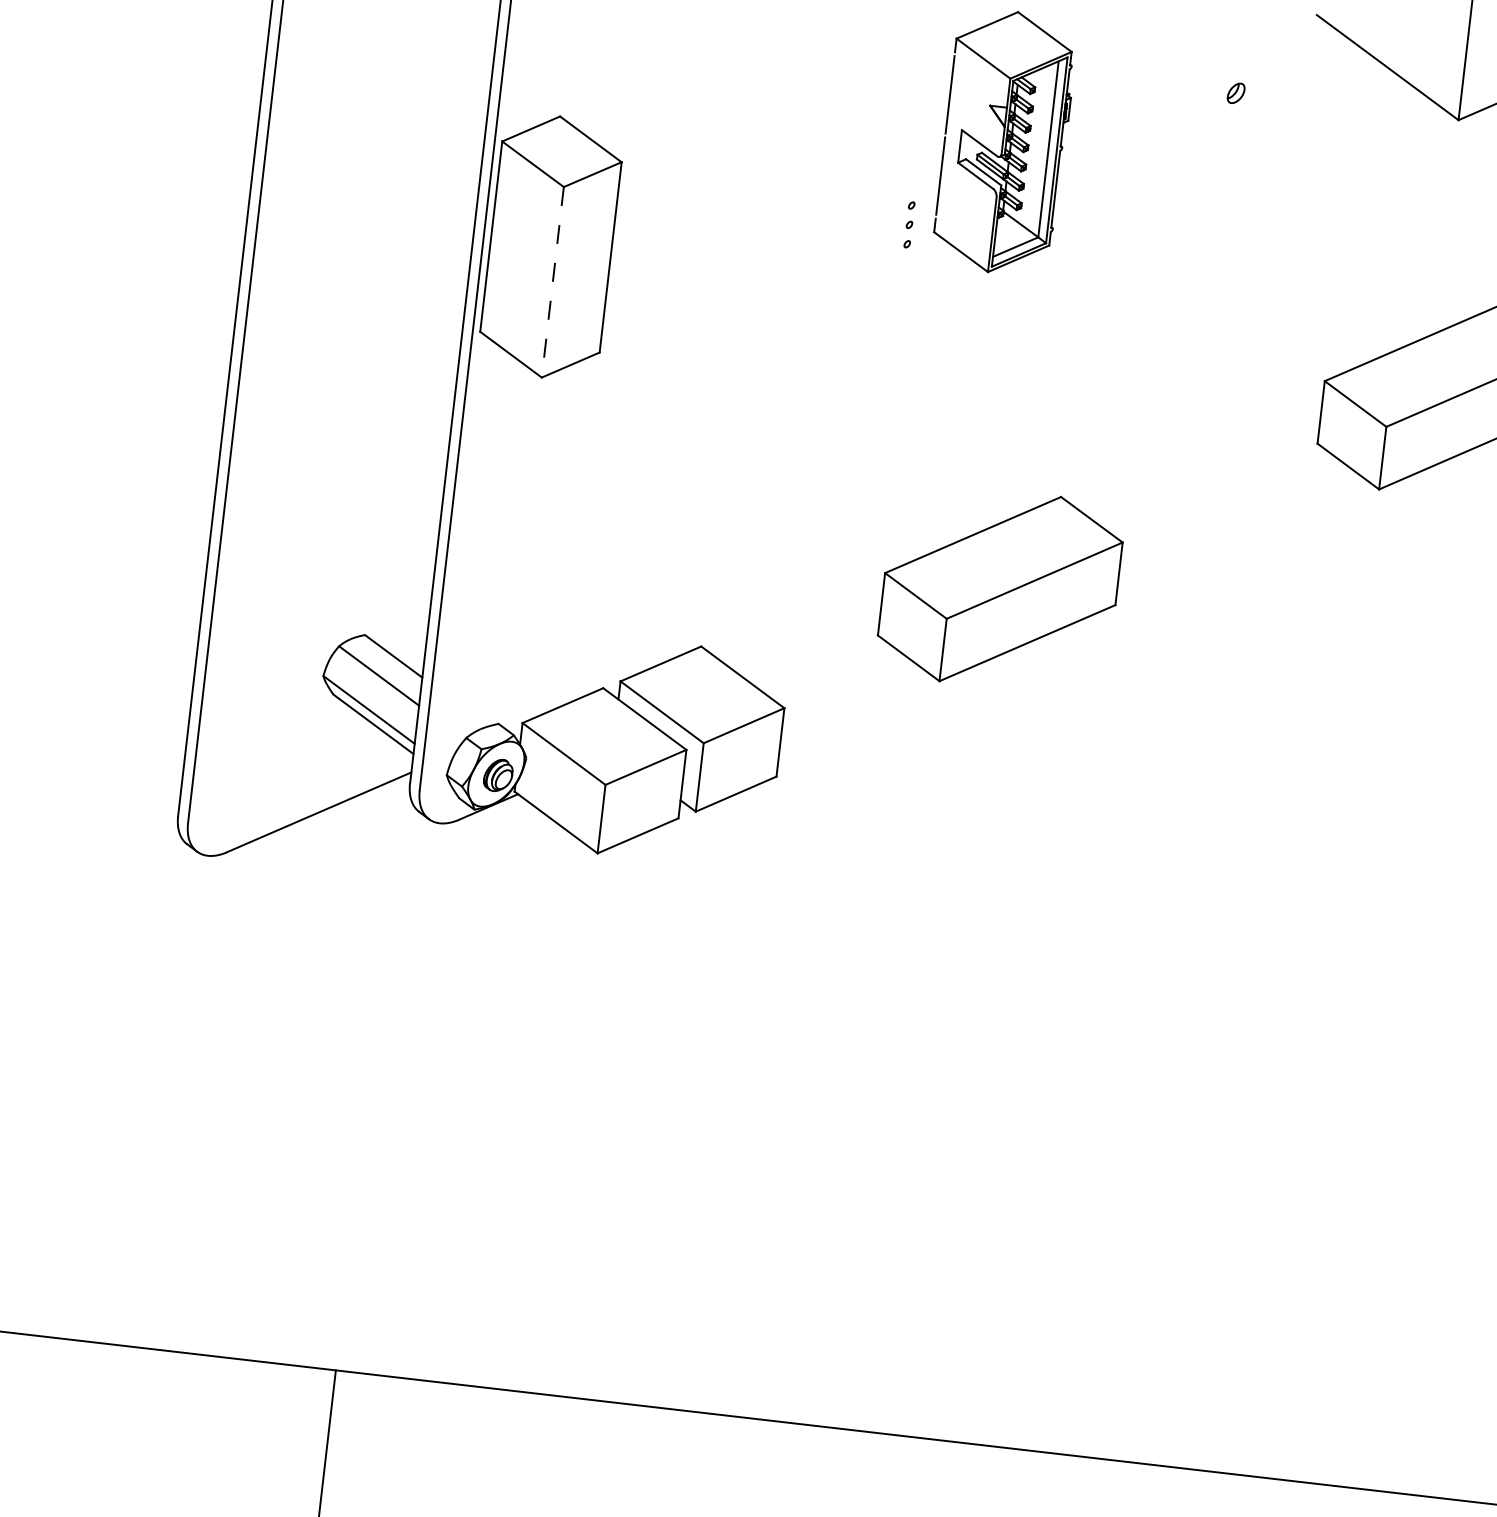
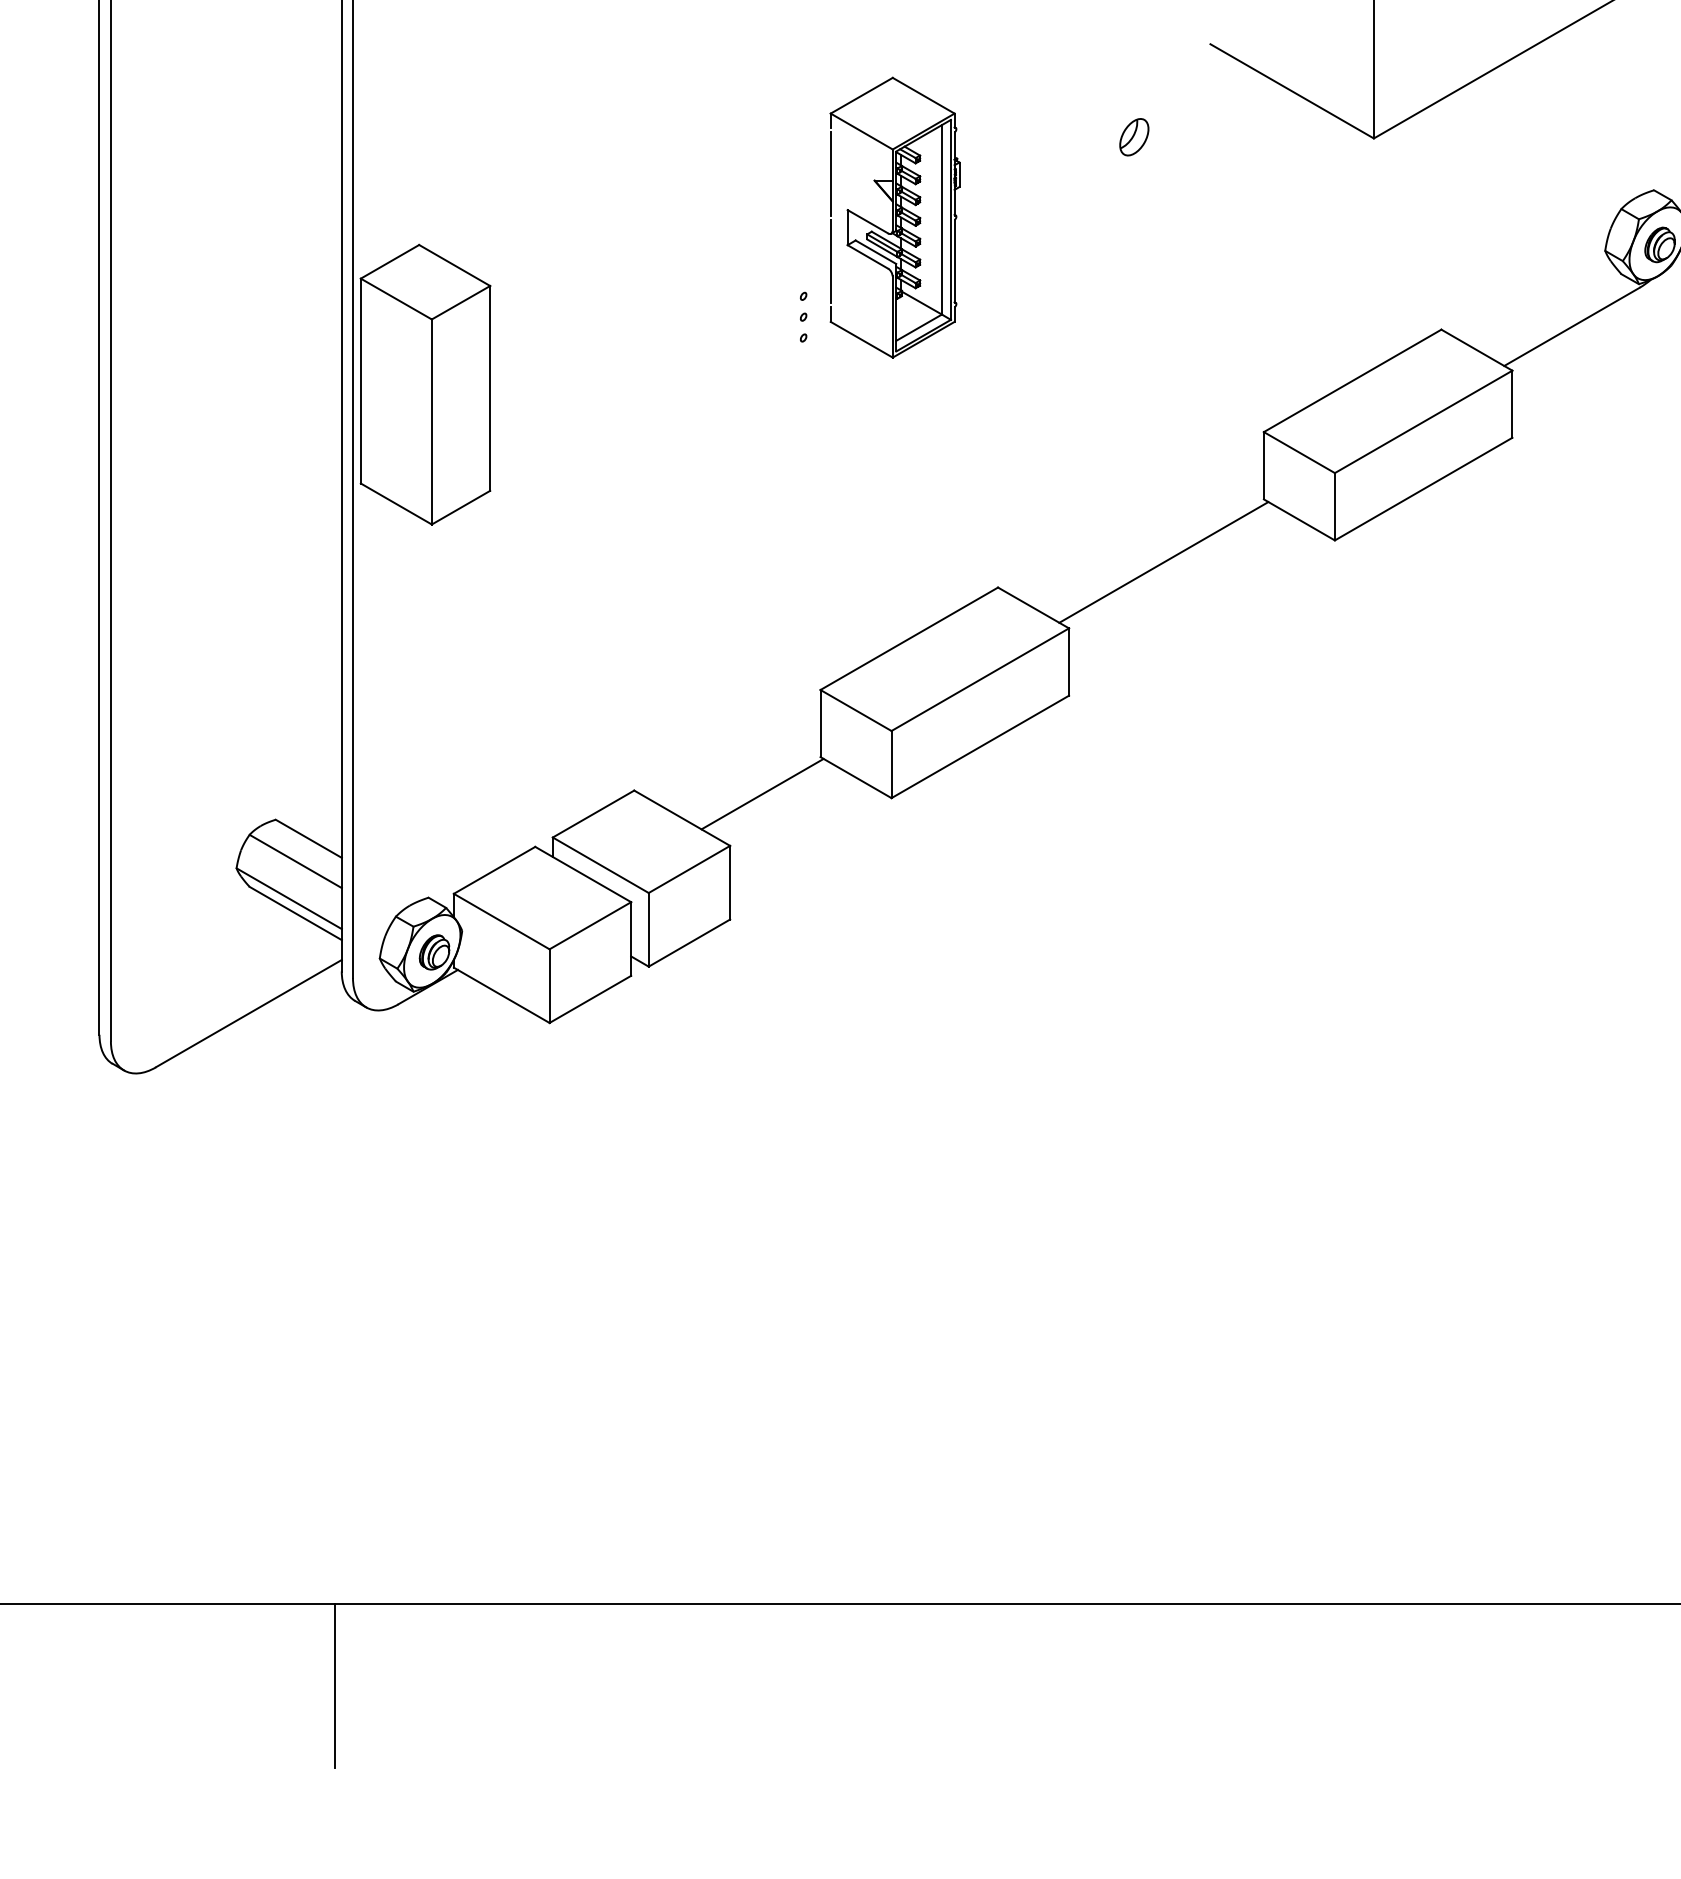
part: (1236, 93) -> (1134, 137), size x1.67
line: (552, 281) -> (431, 421), dashed -> solid
line: (1217, 491) -> (1163, 562), added
line: (820, 663) -> (762, 793), added

